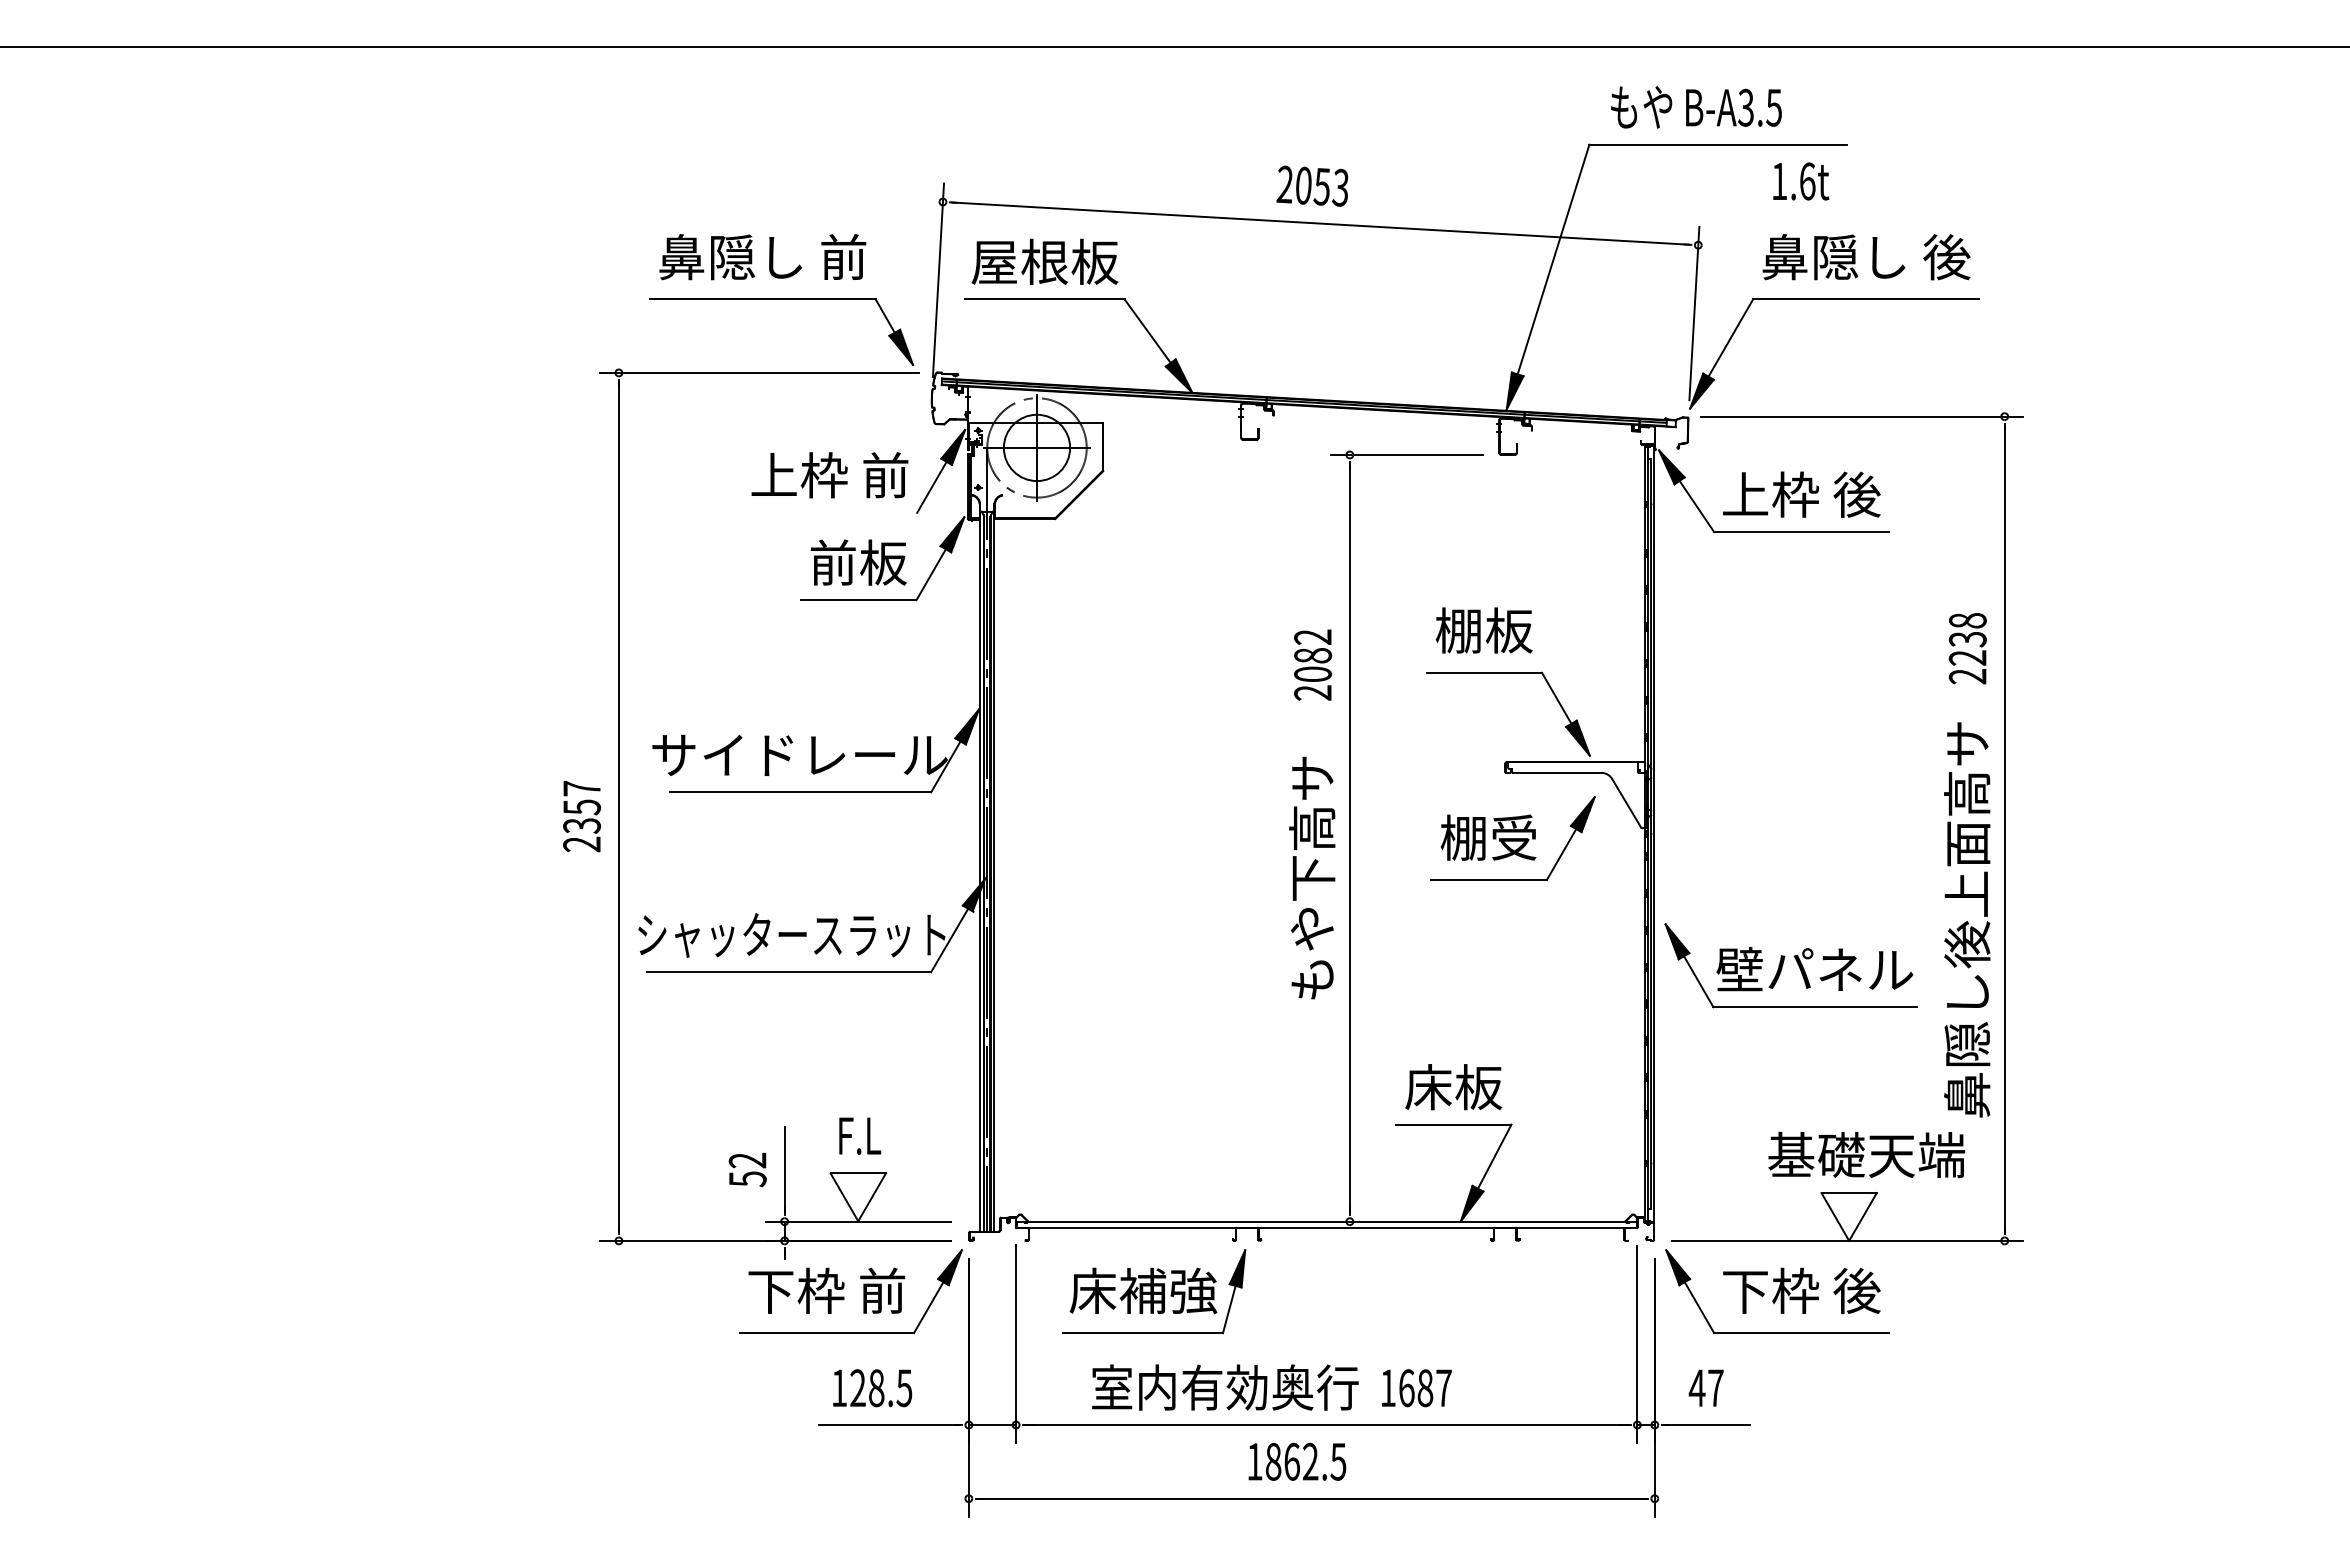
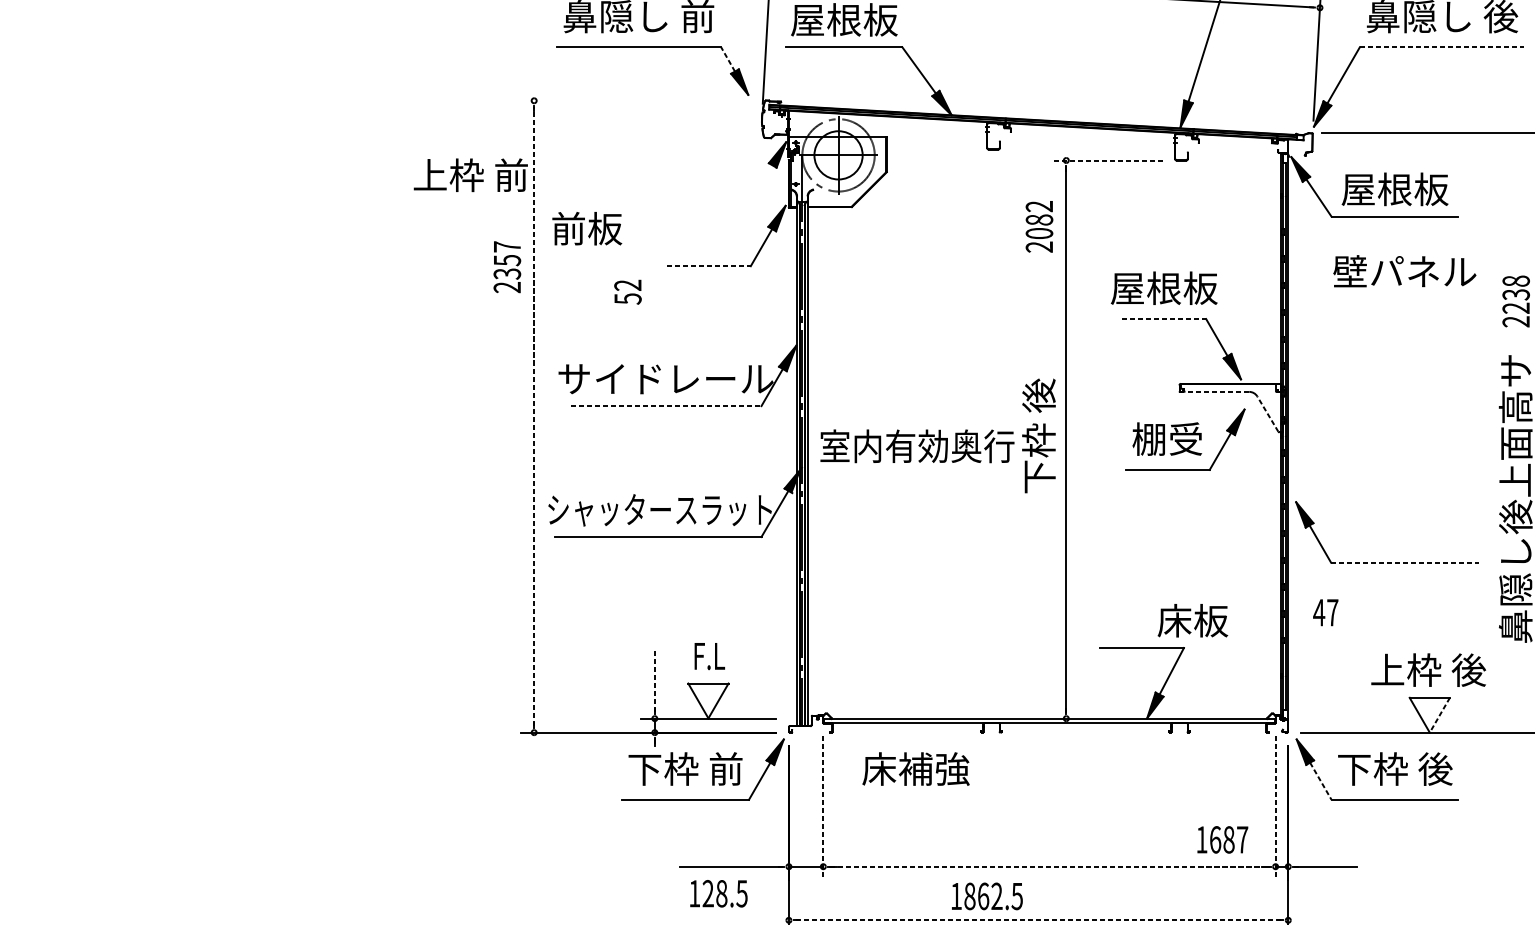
line: (1866, 299) -> (1442, 47), solid -> dashed
line: (885, 315) -> (728, 58), solid -> dashed
line: (759, 372) -> (636, 100), removed
line: (1407, 455) -> (1108, 160), solid -> dashed
text: (829, 475) -> (470, 175), moved
line: (931, 486) -> (761, 183), removed
text: (1801, 494) -> (1395, 189), 上枠 後 -> 屋根板
text: (858, 562) -> (587, 228), moved
line: (858, 600) -> (708, 266), solid -> dashed
text: (1484, 630) -> (1164, 288), 棚板 -> 屋根板
text: (1312, 664) -> (1039, 226), moved
line: (1484, 672) -> (1164, 318), solid -> dashed
line: (1557, 772) -> (1217, 391), solid -> dashed
line: (800, 792) -> (666, 406), solid -> dashed
line: (1626, 802) -> (1267, 413), solid -> dashed
line: (618, 806) -> (533, 416), solid -> dashed
text: (582, 816) -> (507, 267), moved
text: (1312, 876) -> (1039, 467), もや下高サ -> 下枠 後
text: (1814, 969) -> (1404, 271), moved
line: (1815, 1007) -> (1405, 562), solid -> dashed
text: (1453, 1087) -> (1192, 620), moved
text: (1866, 1154) -> (1442, 669), 基礎天端 -> 上枠 後
line: (784, 1169) -> (654, 680), solid -> dashed
text: (747, 1170) -> (627, 292), moved
line: (1862, 1216) -> (1439, 714), solid -> dashed
line: (1699, 1308) -> (1320, 781), solid -> dashed
part: (1154, 1332) -> (924, 799), removed
line: (1016, 1344) -> (823, 808), solid -> dashed
line: (1637, 1344) -> (1275, 808), solid -> dashed
text: (1225, 1387) -> (917, 446), moved
text: (1705, 1387) -> (1325, 612), moved
text: (872, 1388) -> (718, 893), moved
text: (1416, 1388) -> (1222, 840), moved
line: (1327, 1425) -> (1050, 867), solid -> dashed
text: (1297, 1461) -> (987, 896), moved
line: (1311, 1498) -> (1038, 920), solid -> dashed

